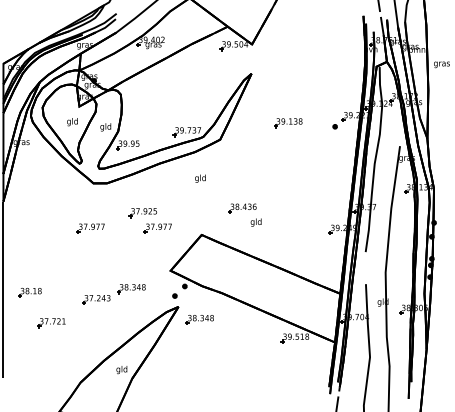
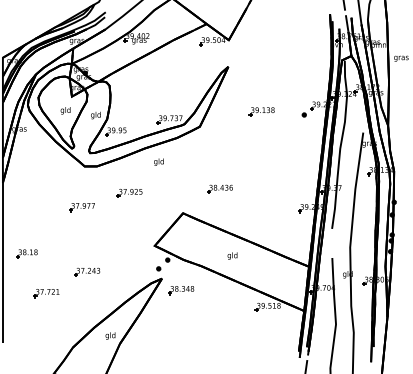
text: (199, 177) -> (158, 161), moved
text: (256, 221) -> (232, 255), moved
part: (157, 228) -> (142, 207), removed
part: (131, 289) -> (119, 262), removed
part: (29, 292) -> (26, 253), moved

